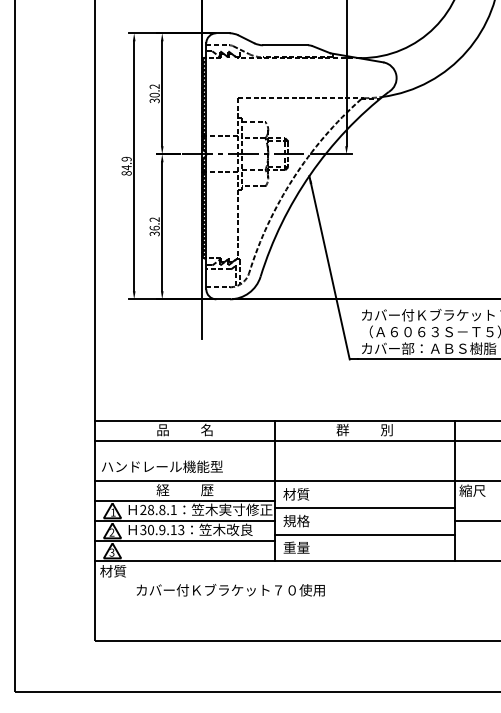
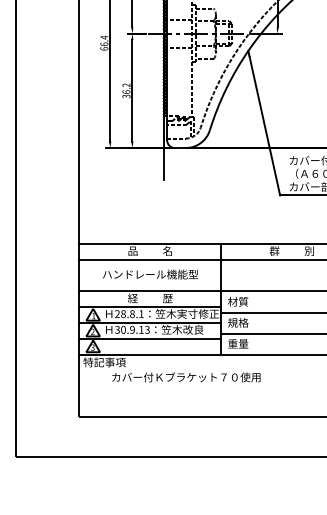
text: (126, 165) -> (104, 42), 84.9 -> 66.4
text: (162, 466) -> (150, 274), moved
text: (126, 571) -> (104, 362), 材質 -> 特記事項

